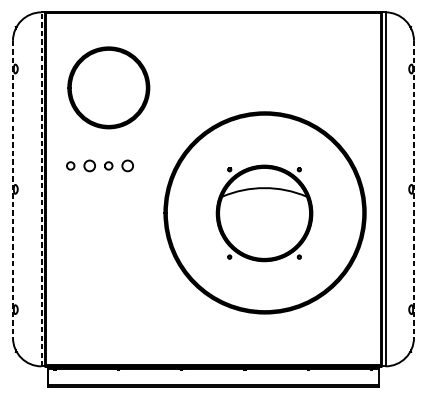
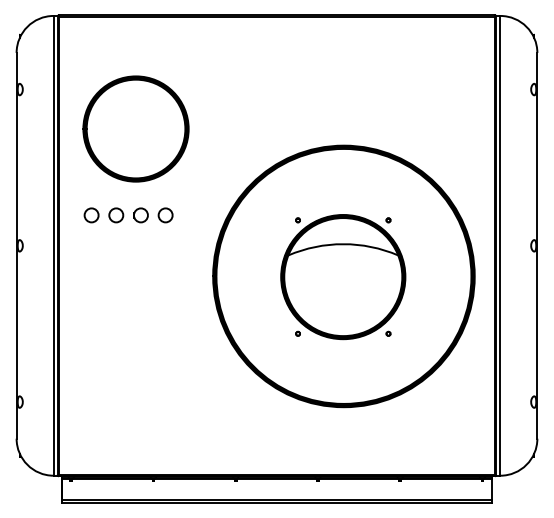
part: (108, 87) -> (135, 128), moved
circle: (70, 166) -> (91, 215), size x1.43
part: (108, 166) -> (140, 215), size x1.43
line: (12, 189) -> (16, 245), dashed -> solid
line: (41, 189) -> (53, 245), dashed -> solid
line: (414, 189) -> (537, 245), dashed -> solid

